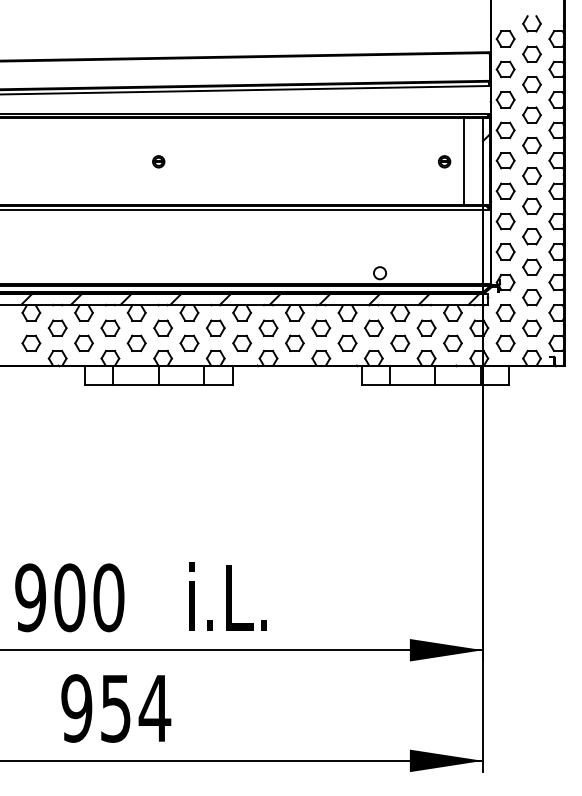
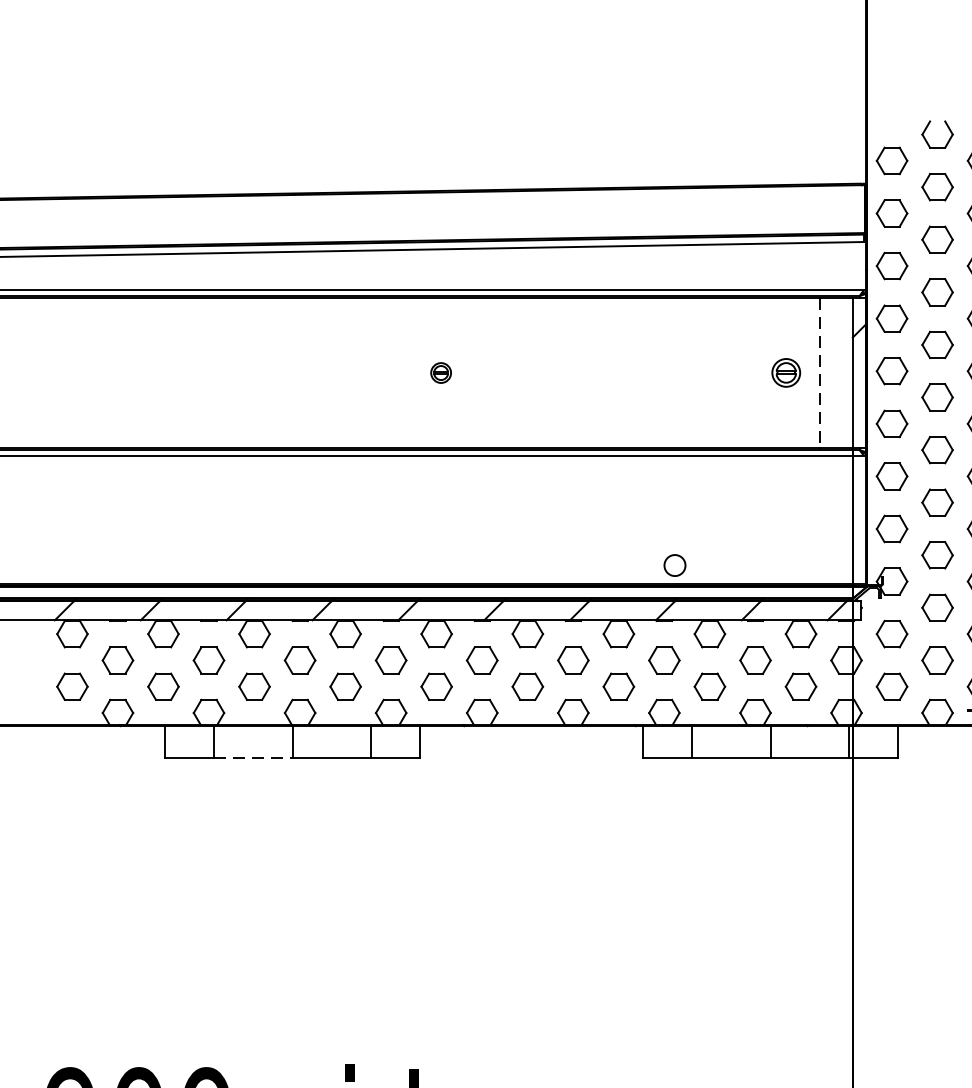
part: (158, 161) -> (440, 372), moved
part: (444, 161) -> (786, 372), size x1.4
line: (463, 161) -> (819, 372), solid -> dashed
line: (135, 384) -> (252, 757), solid -> dashed

